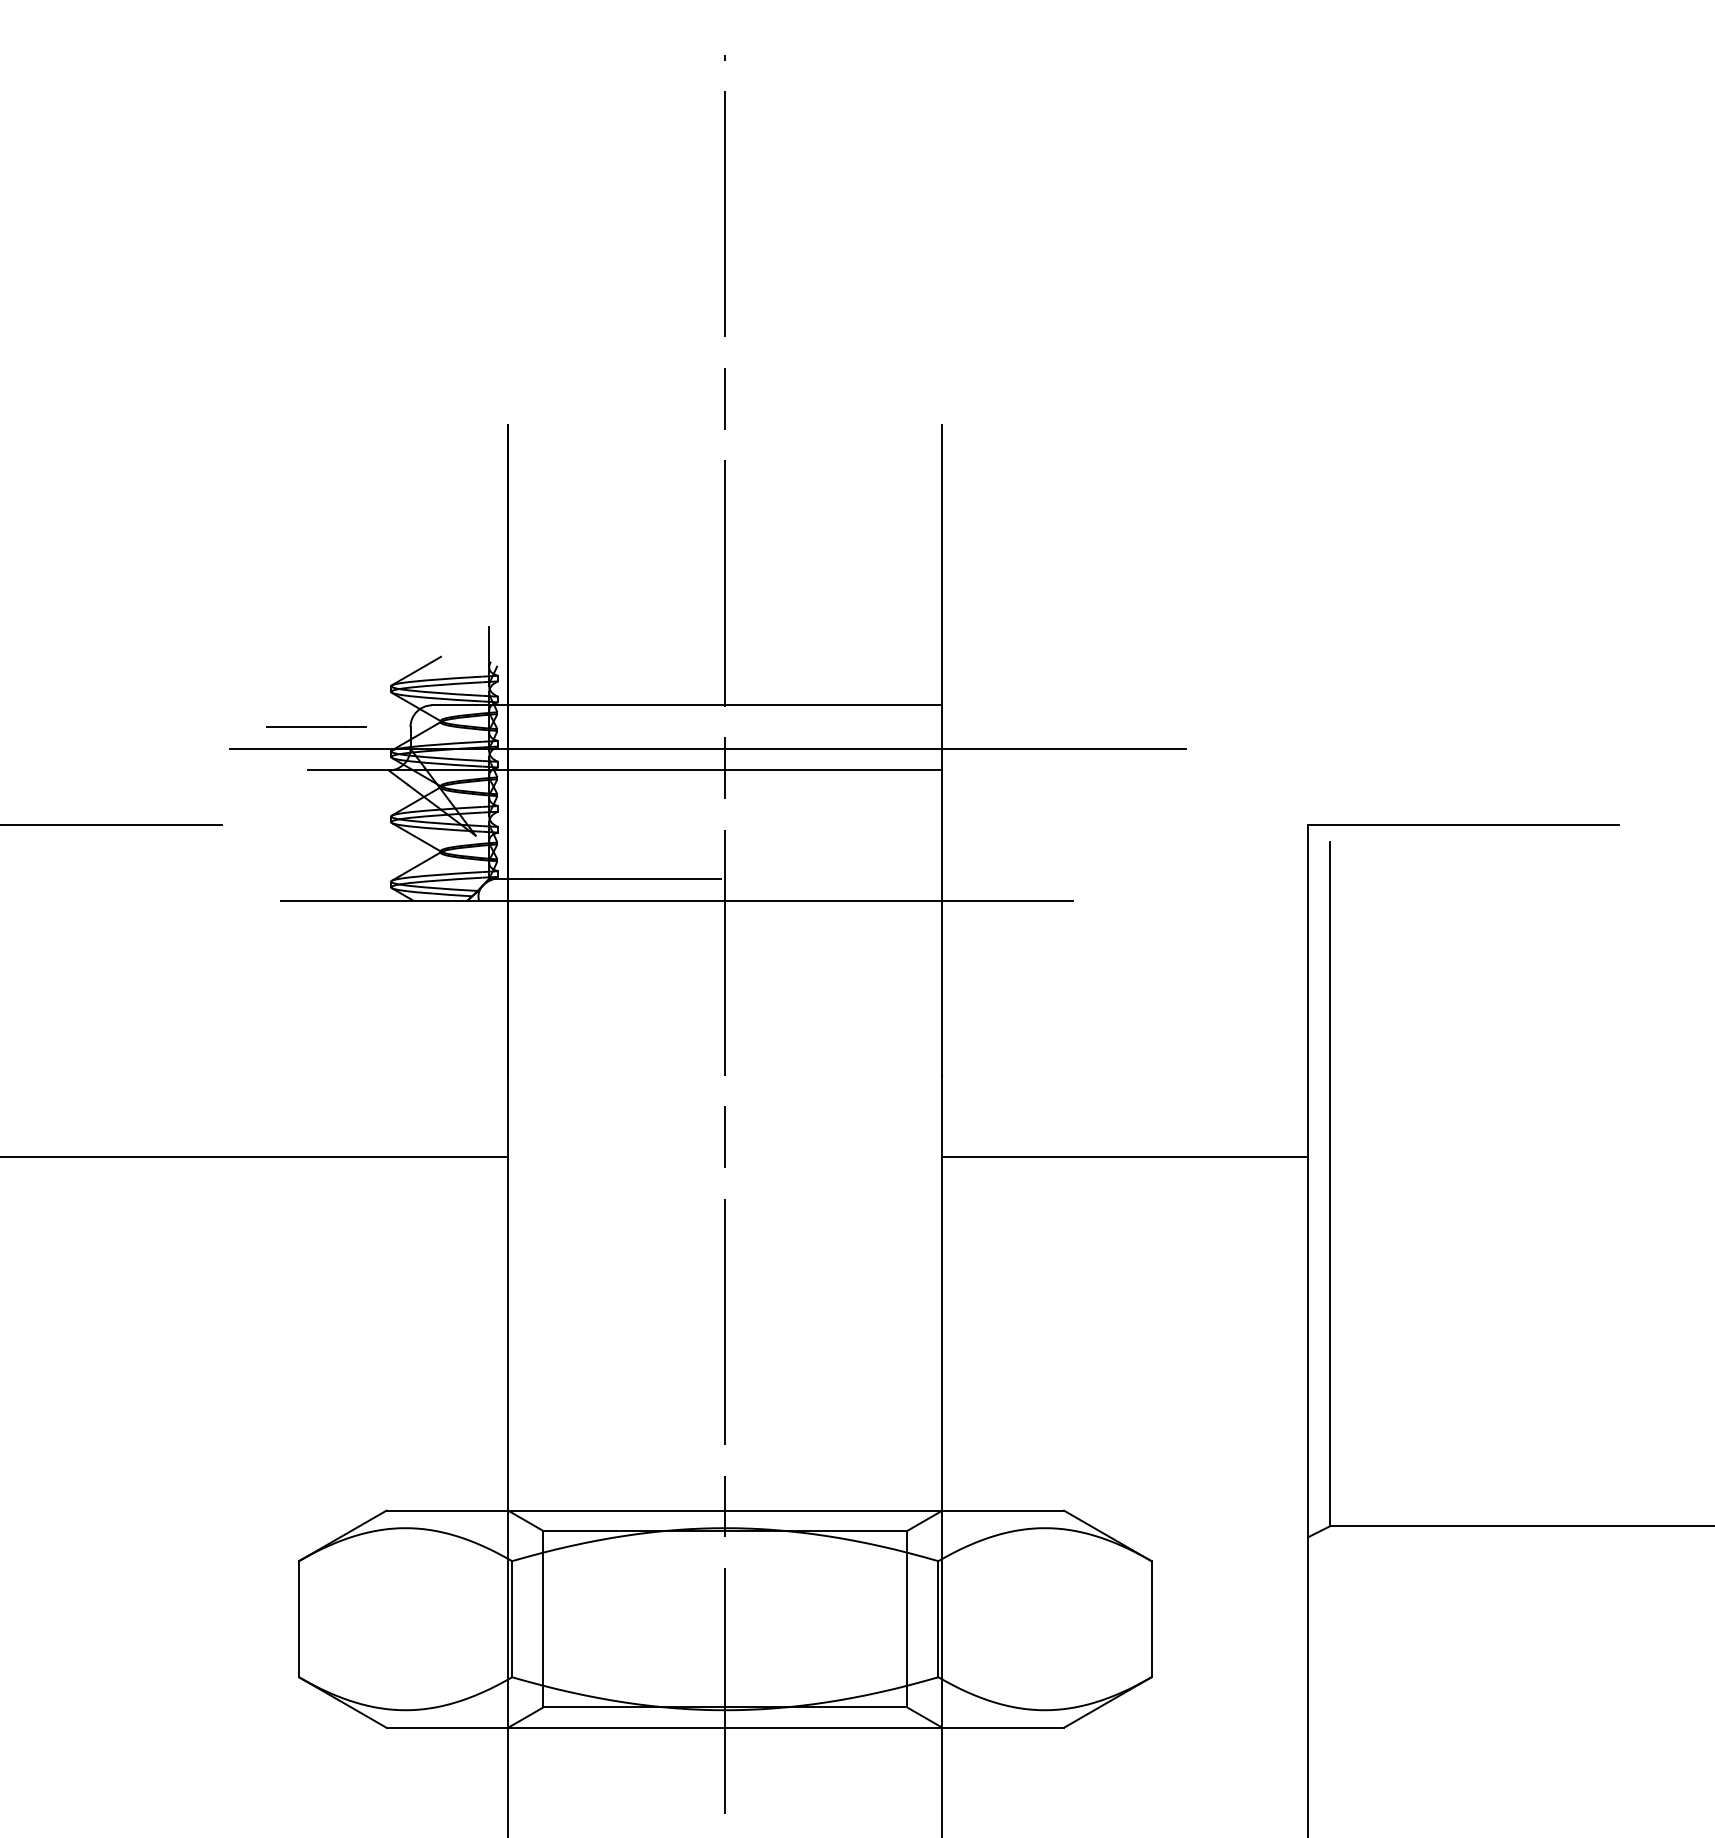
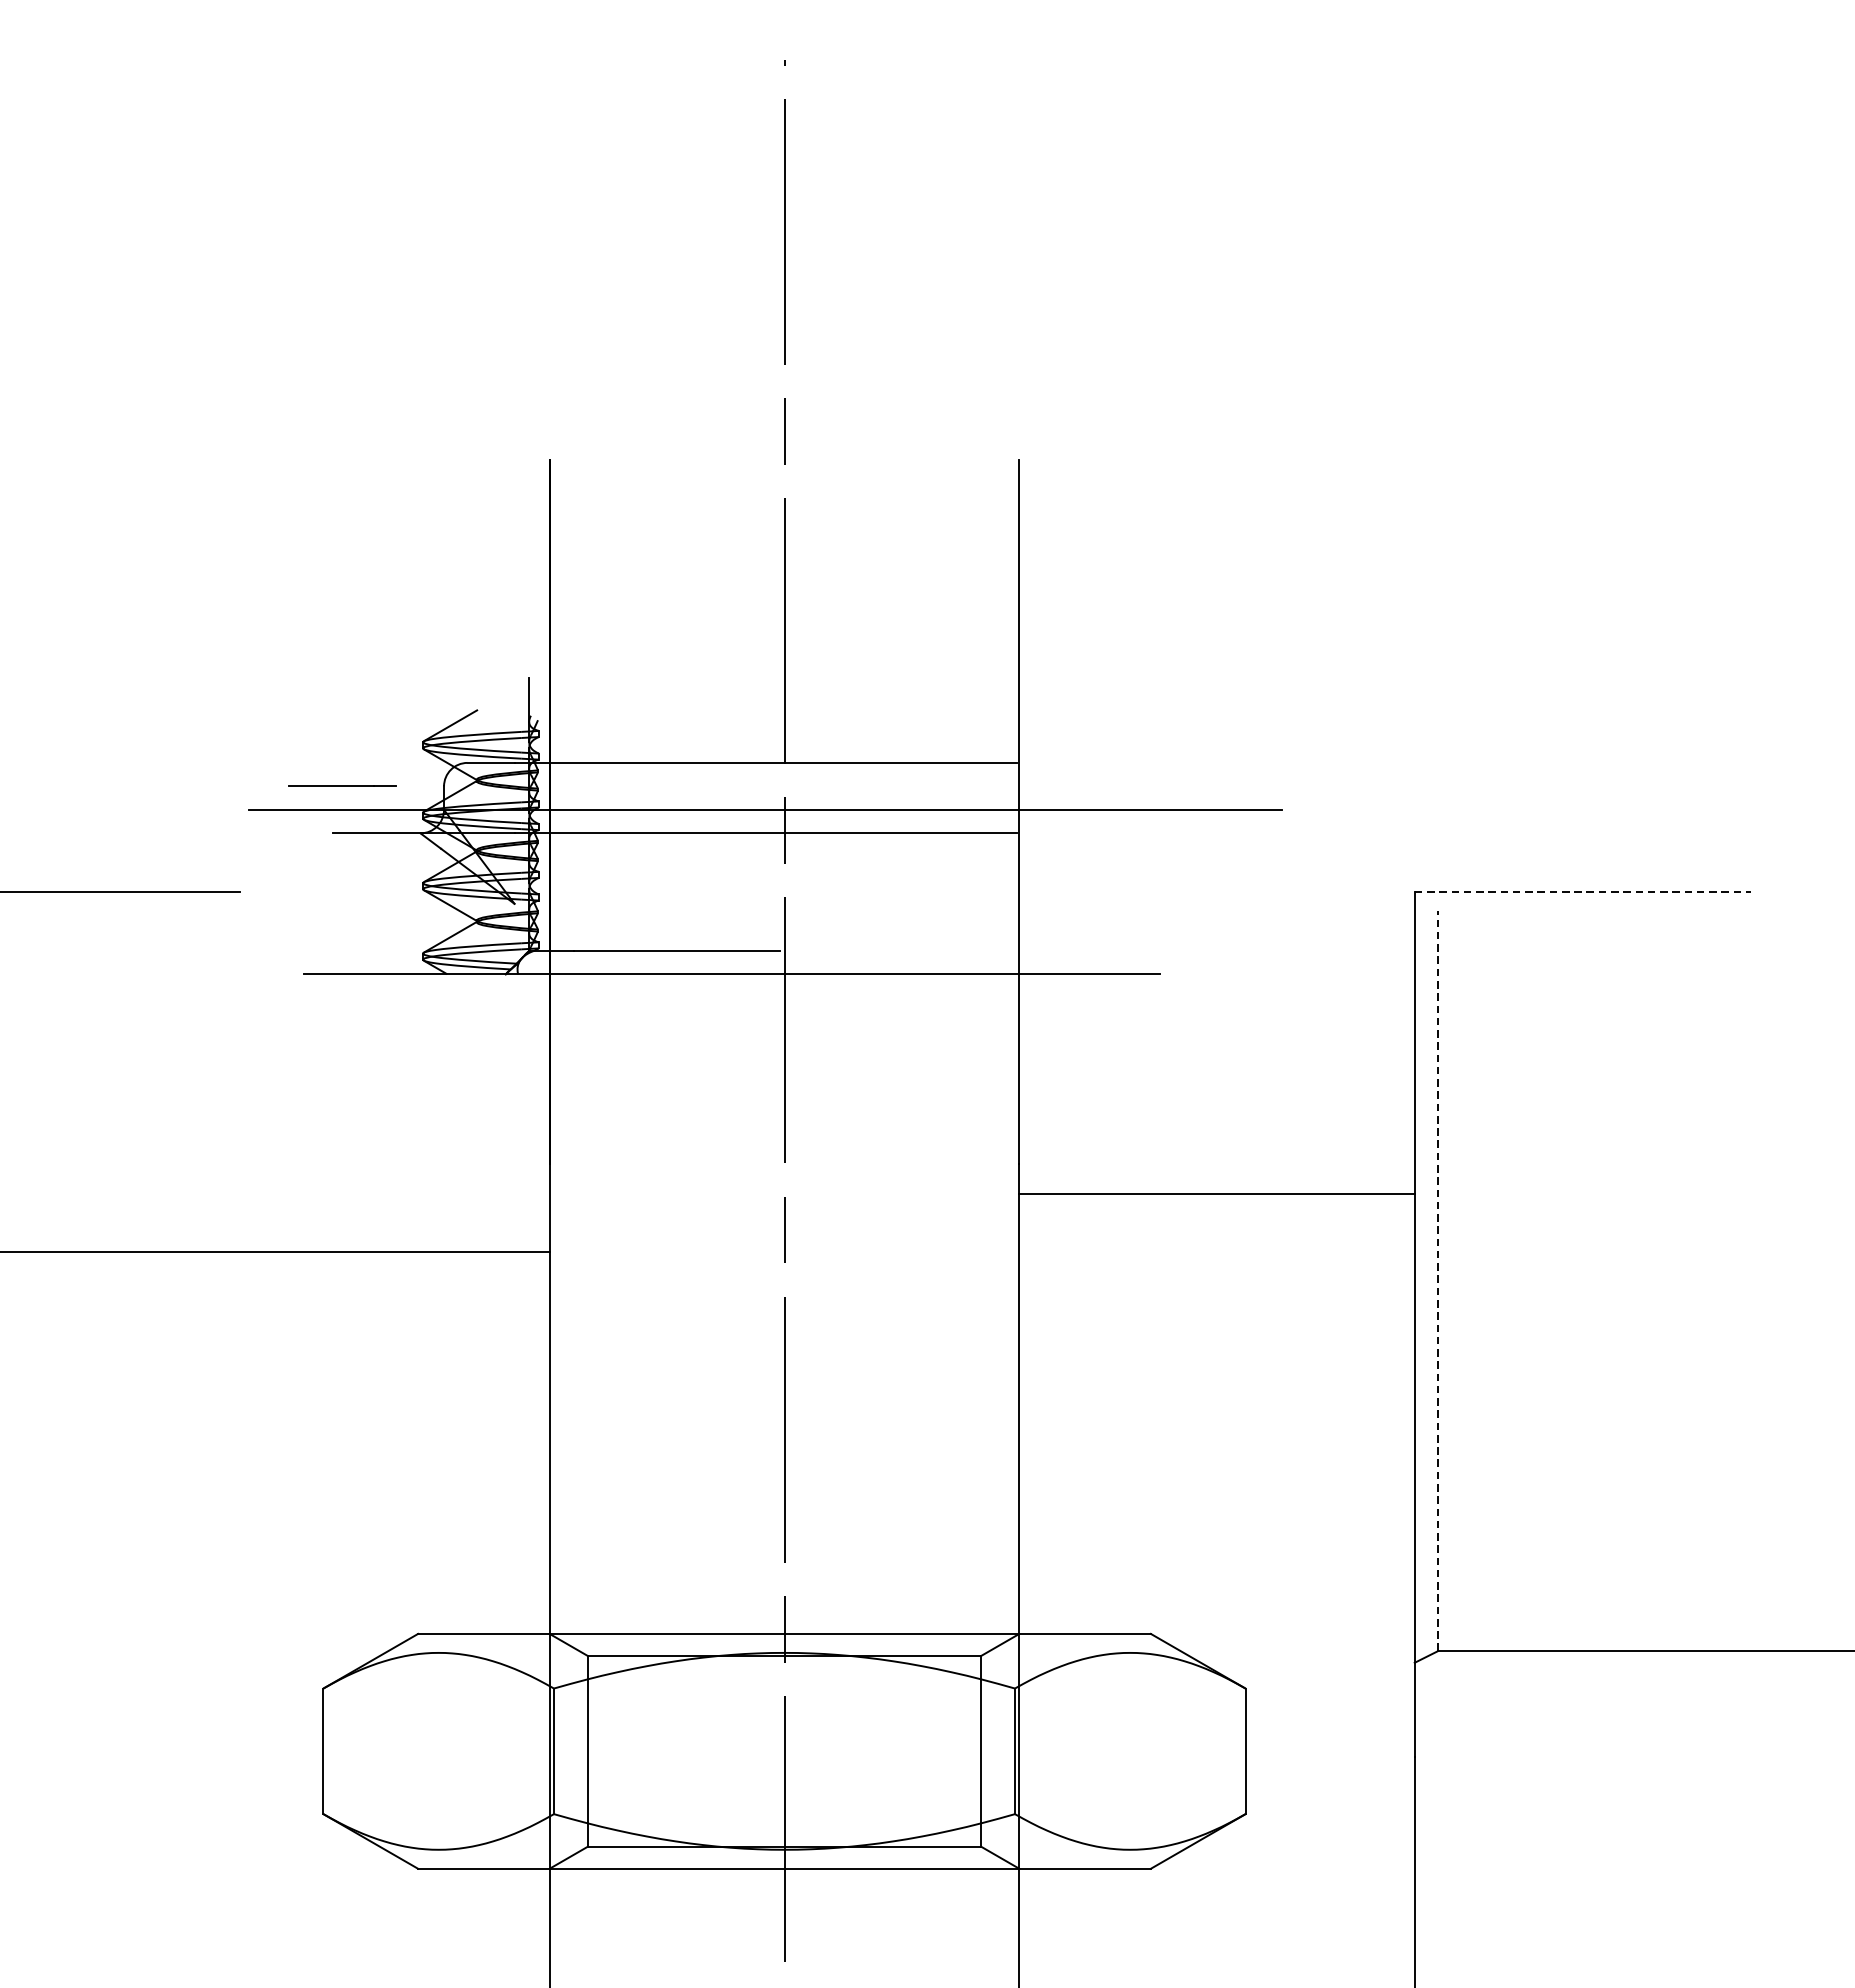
line: (1463, 824) -> (1582, 891), solid -> dashed
line: (1124, 1157) -> (1216, 1194), moved
line: (1329, 1183) -> (1438, 1280), solid -> dashed

